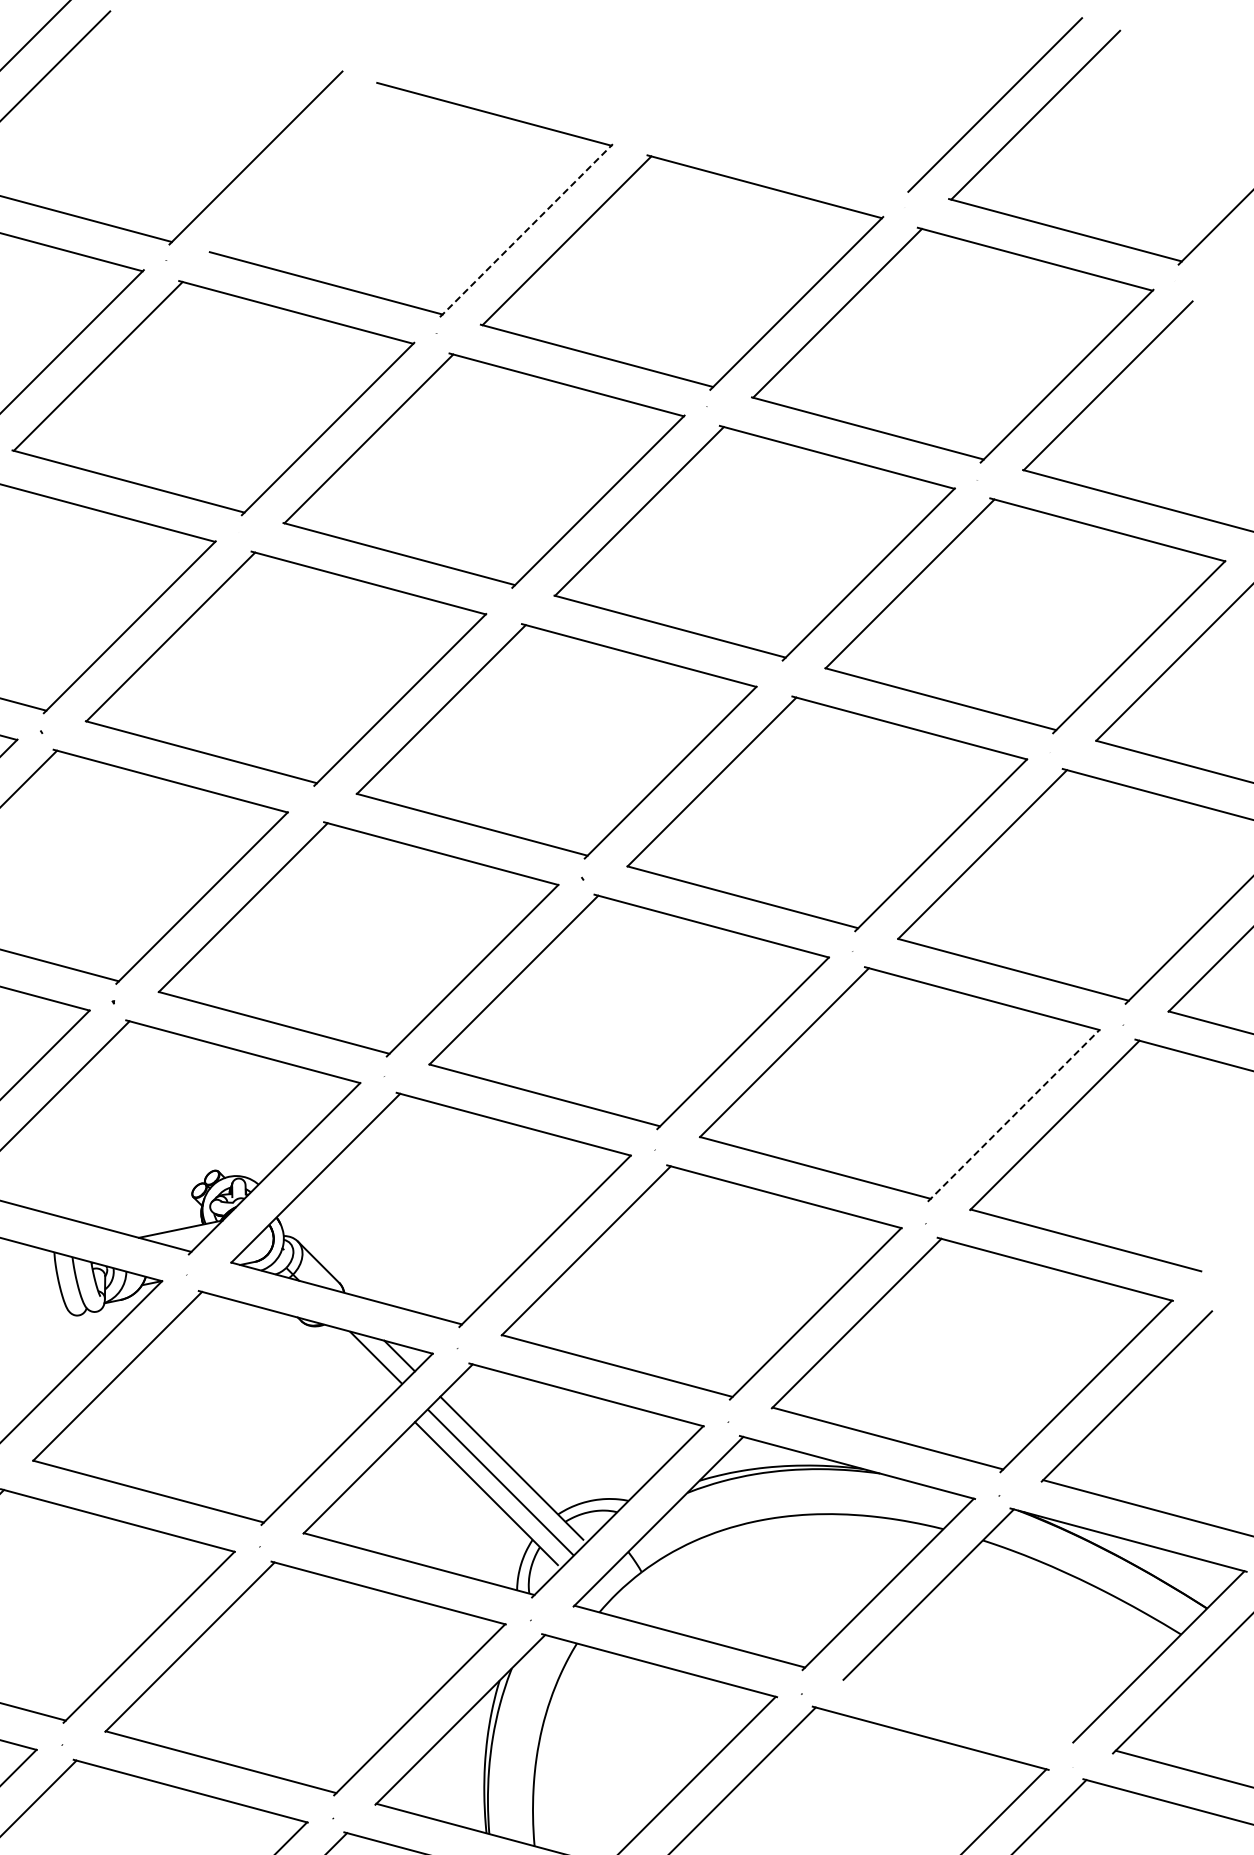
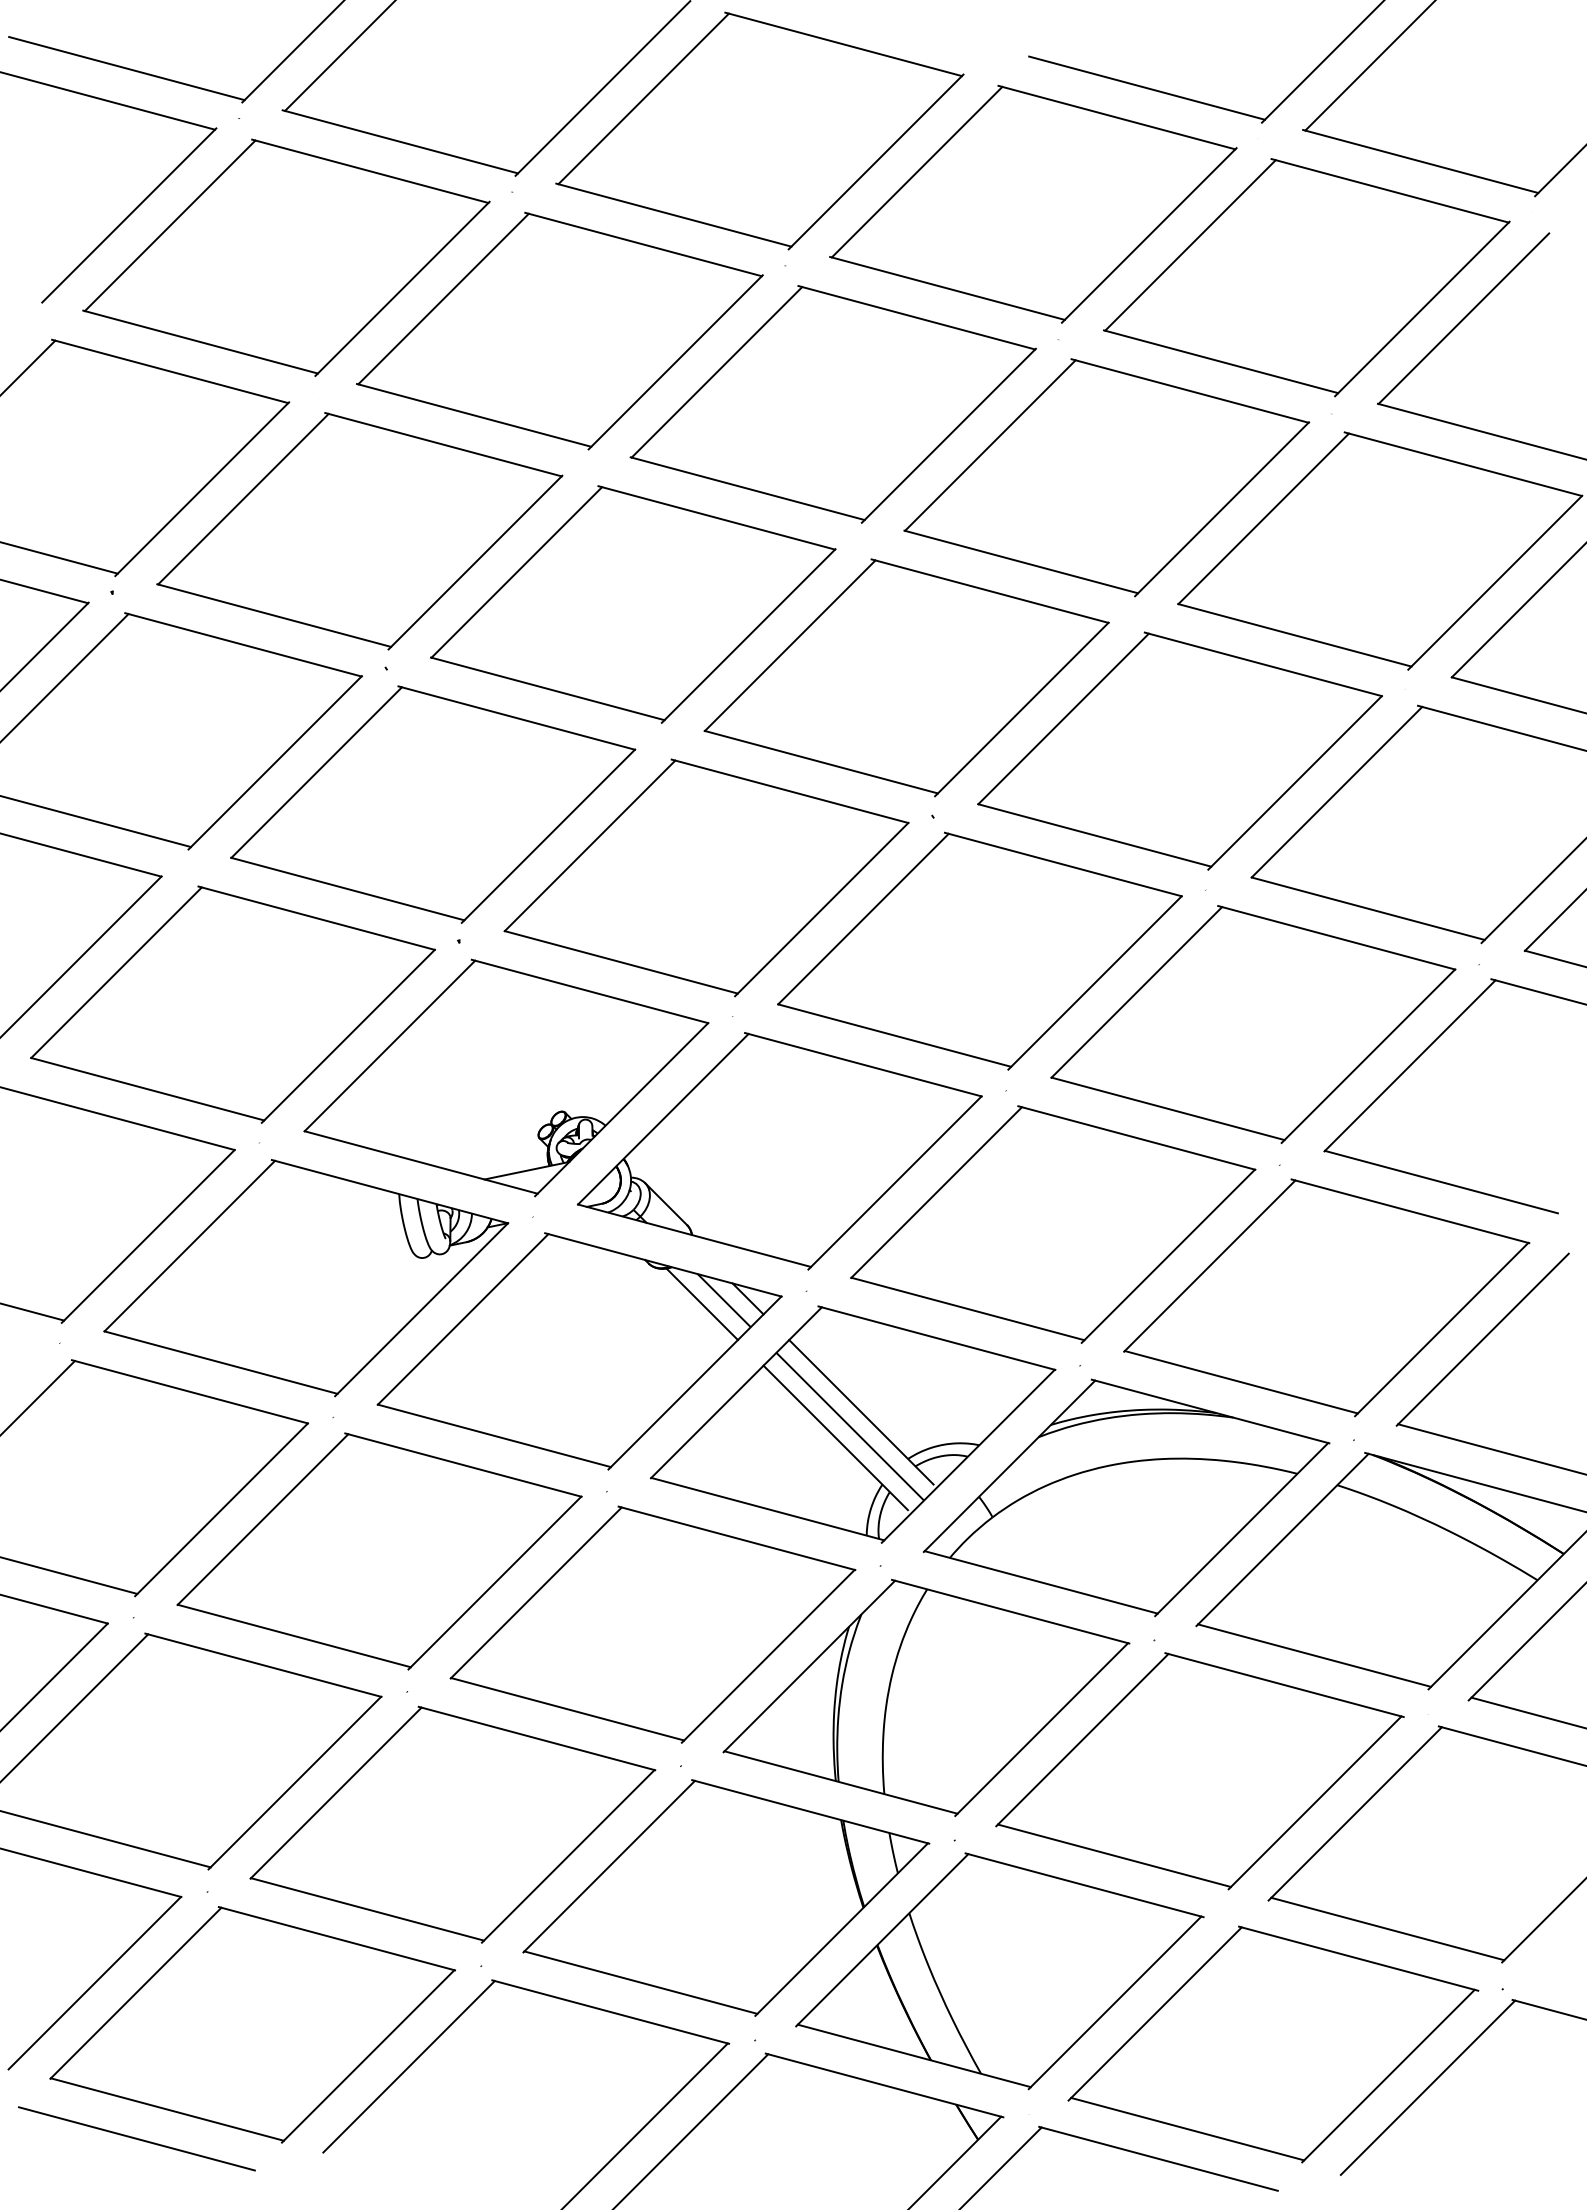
line: (794, 156) -> (1146, 87), added
line: (296, 167) -> (643, 98), added
line: (526, 230) -> (876, 161), dashed -> solid
line: (1013, 1116) -> (1368, 1056), dashed -> solid
line: (353, 1361) -> (701, 1304), added
line: (960, 1708) -> (1314, 1655), added

